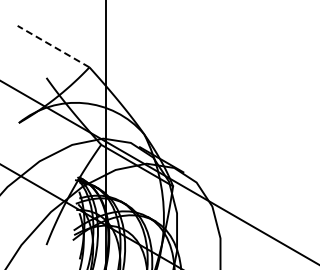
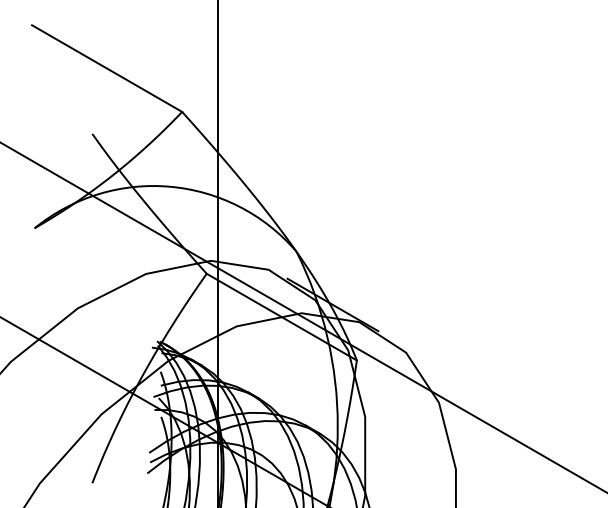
line: (53, 46) -> (106, 68), dashed -> solid

